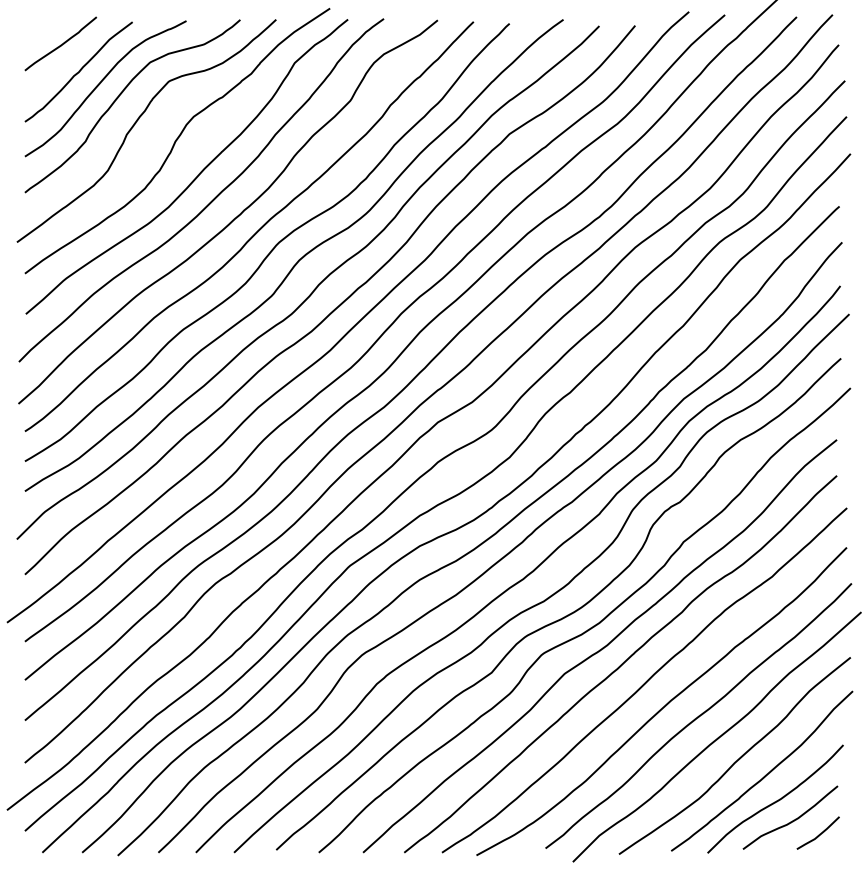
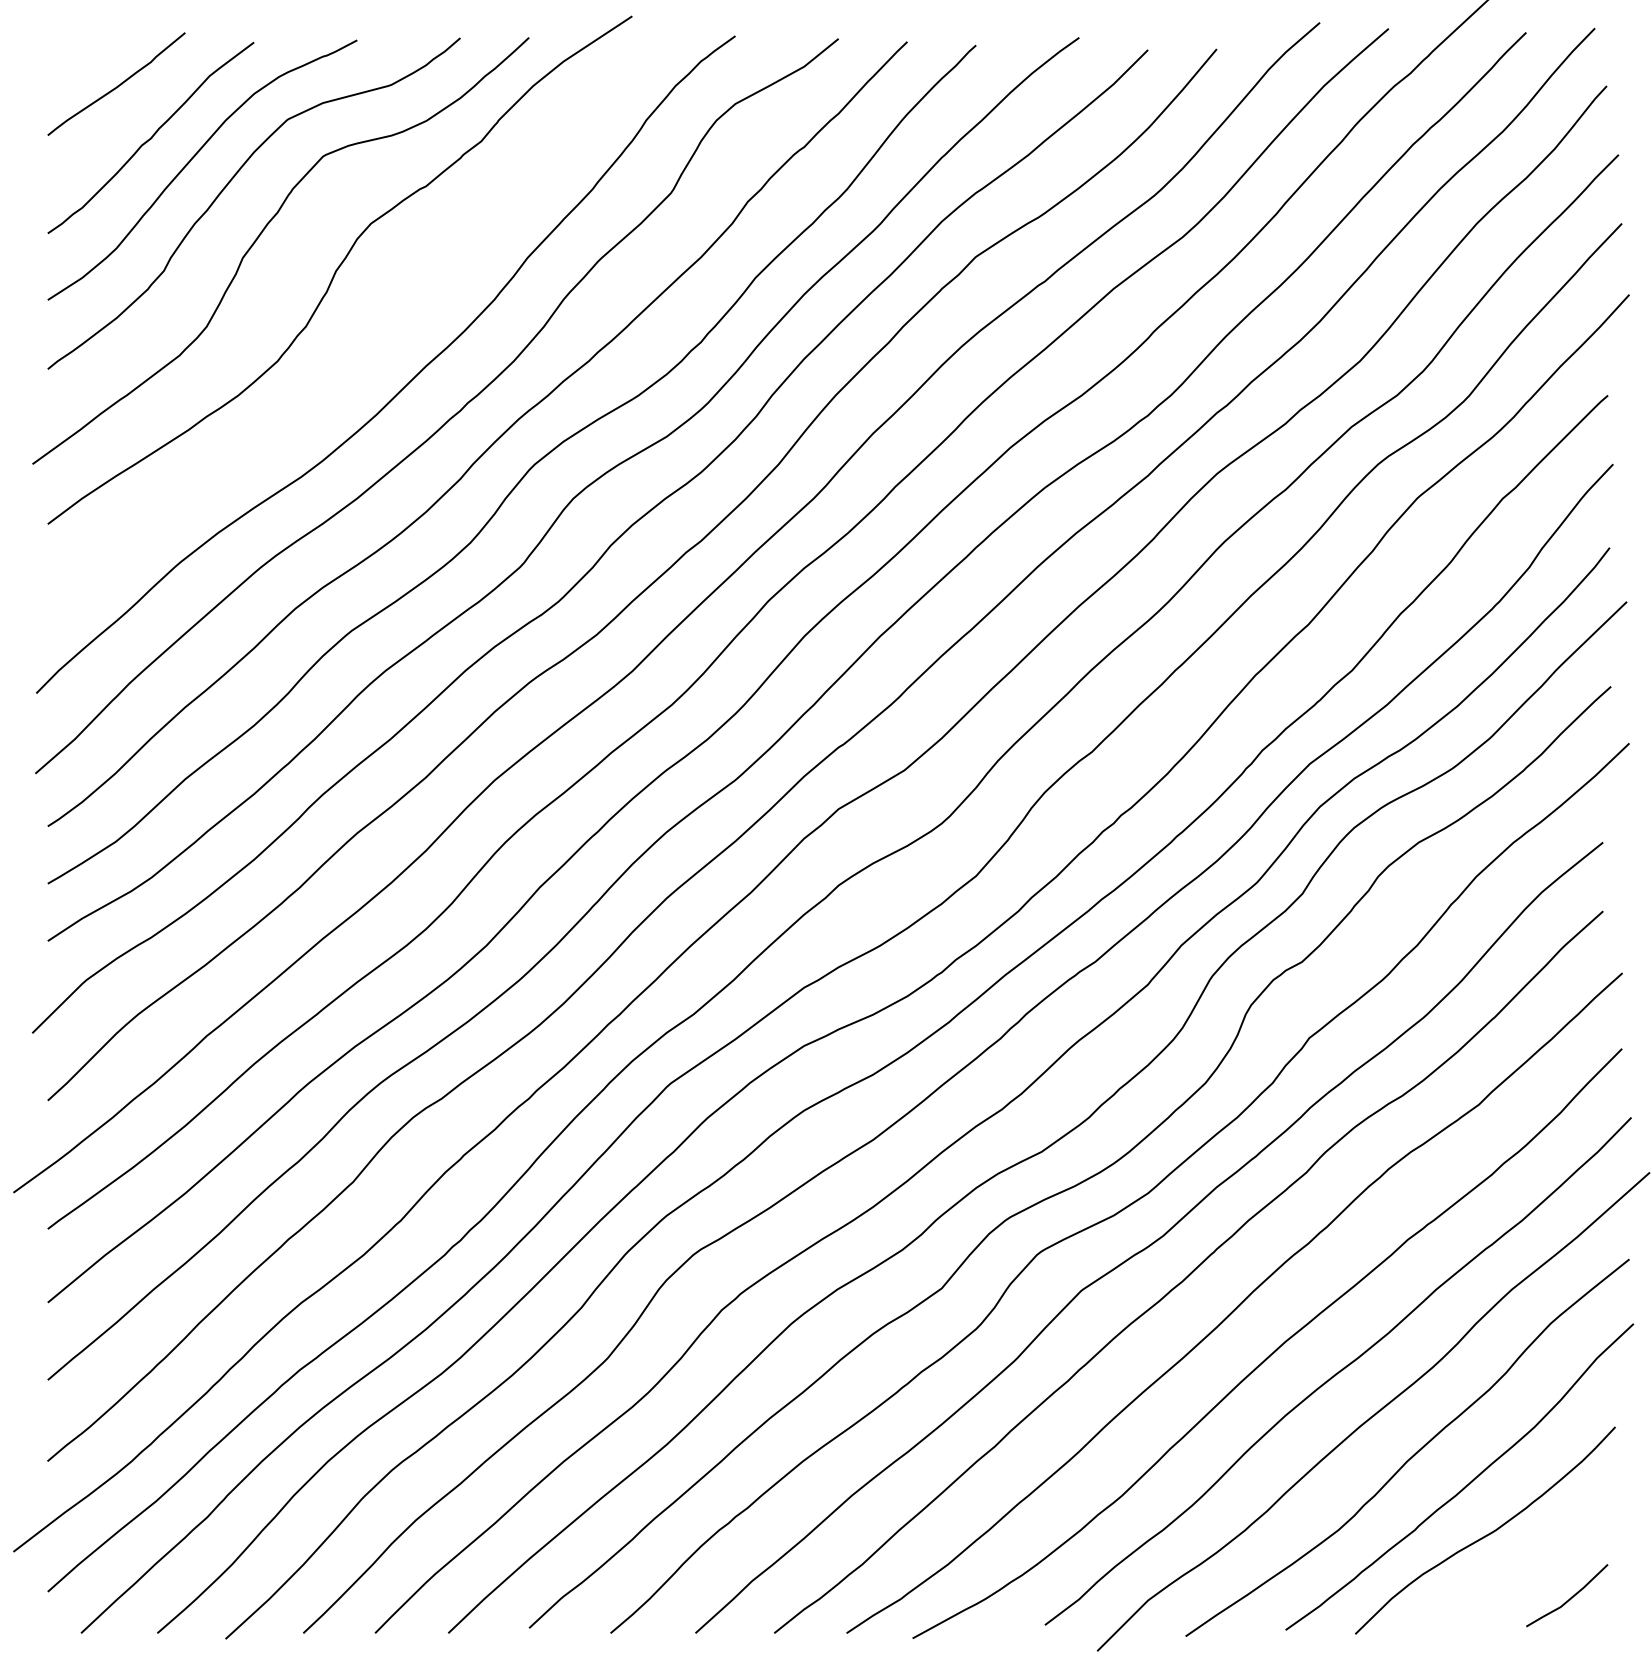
curve: (196, 176) -> (376, 338), removed
curve: (793, 819) -> (1519, 1569), removed

